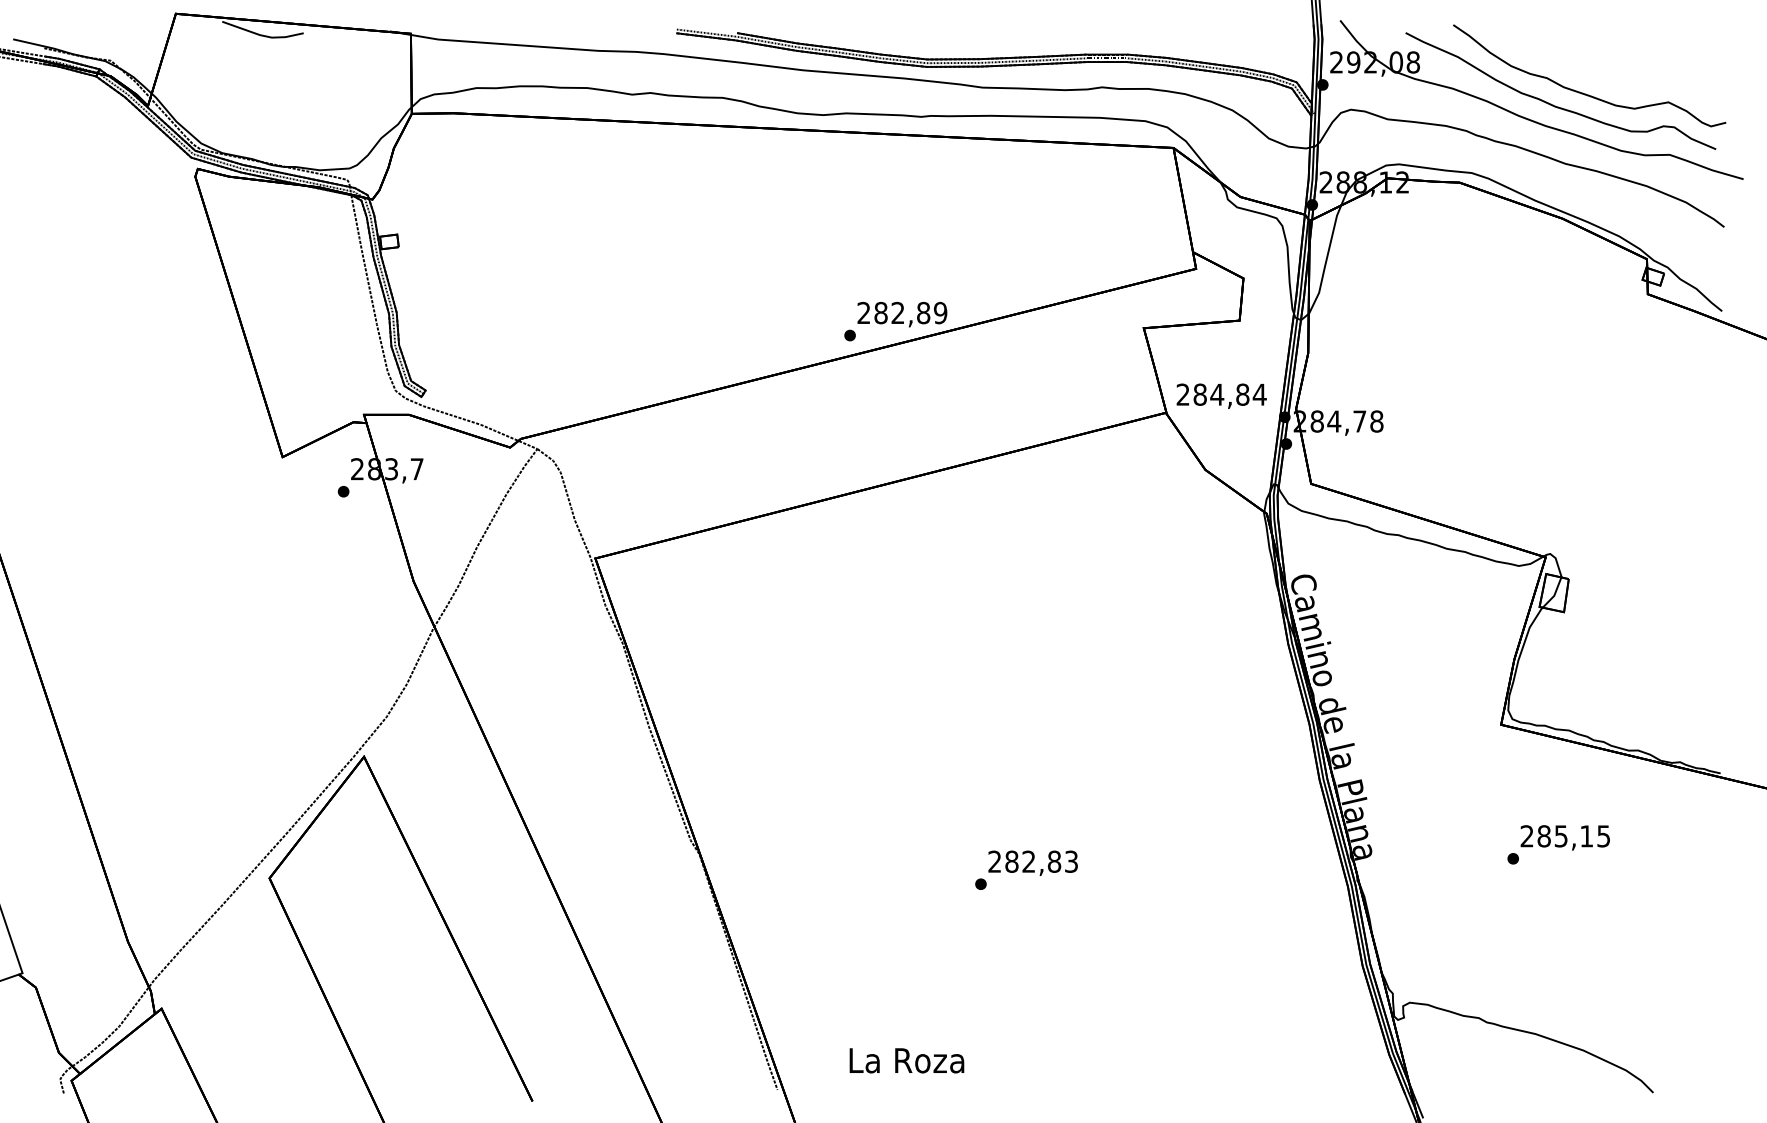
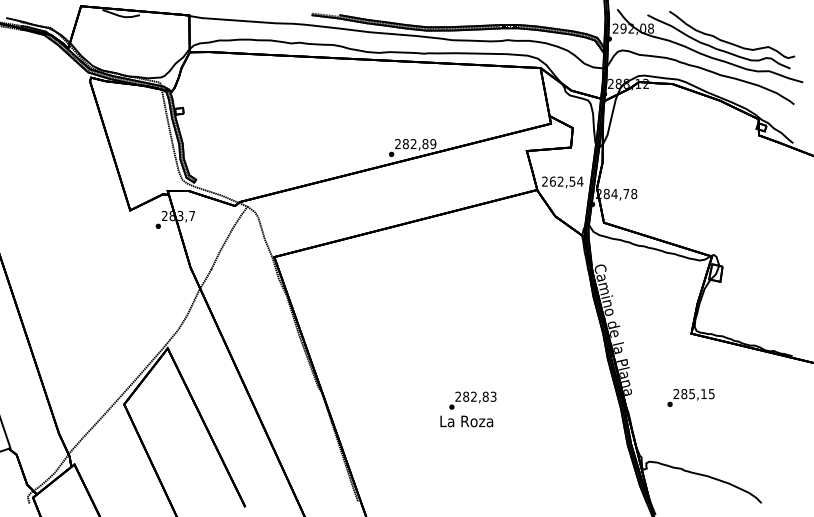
text: (1221, 394) -> (562, 181), 284,84 -> 262,54
text: (1557, 843) -> (690, 397), moved
text: (906, 1060) -> (466, 421), moved

